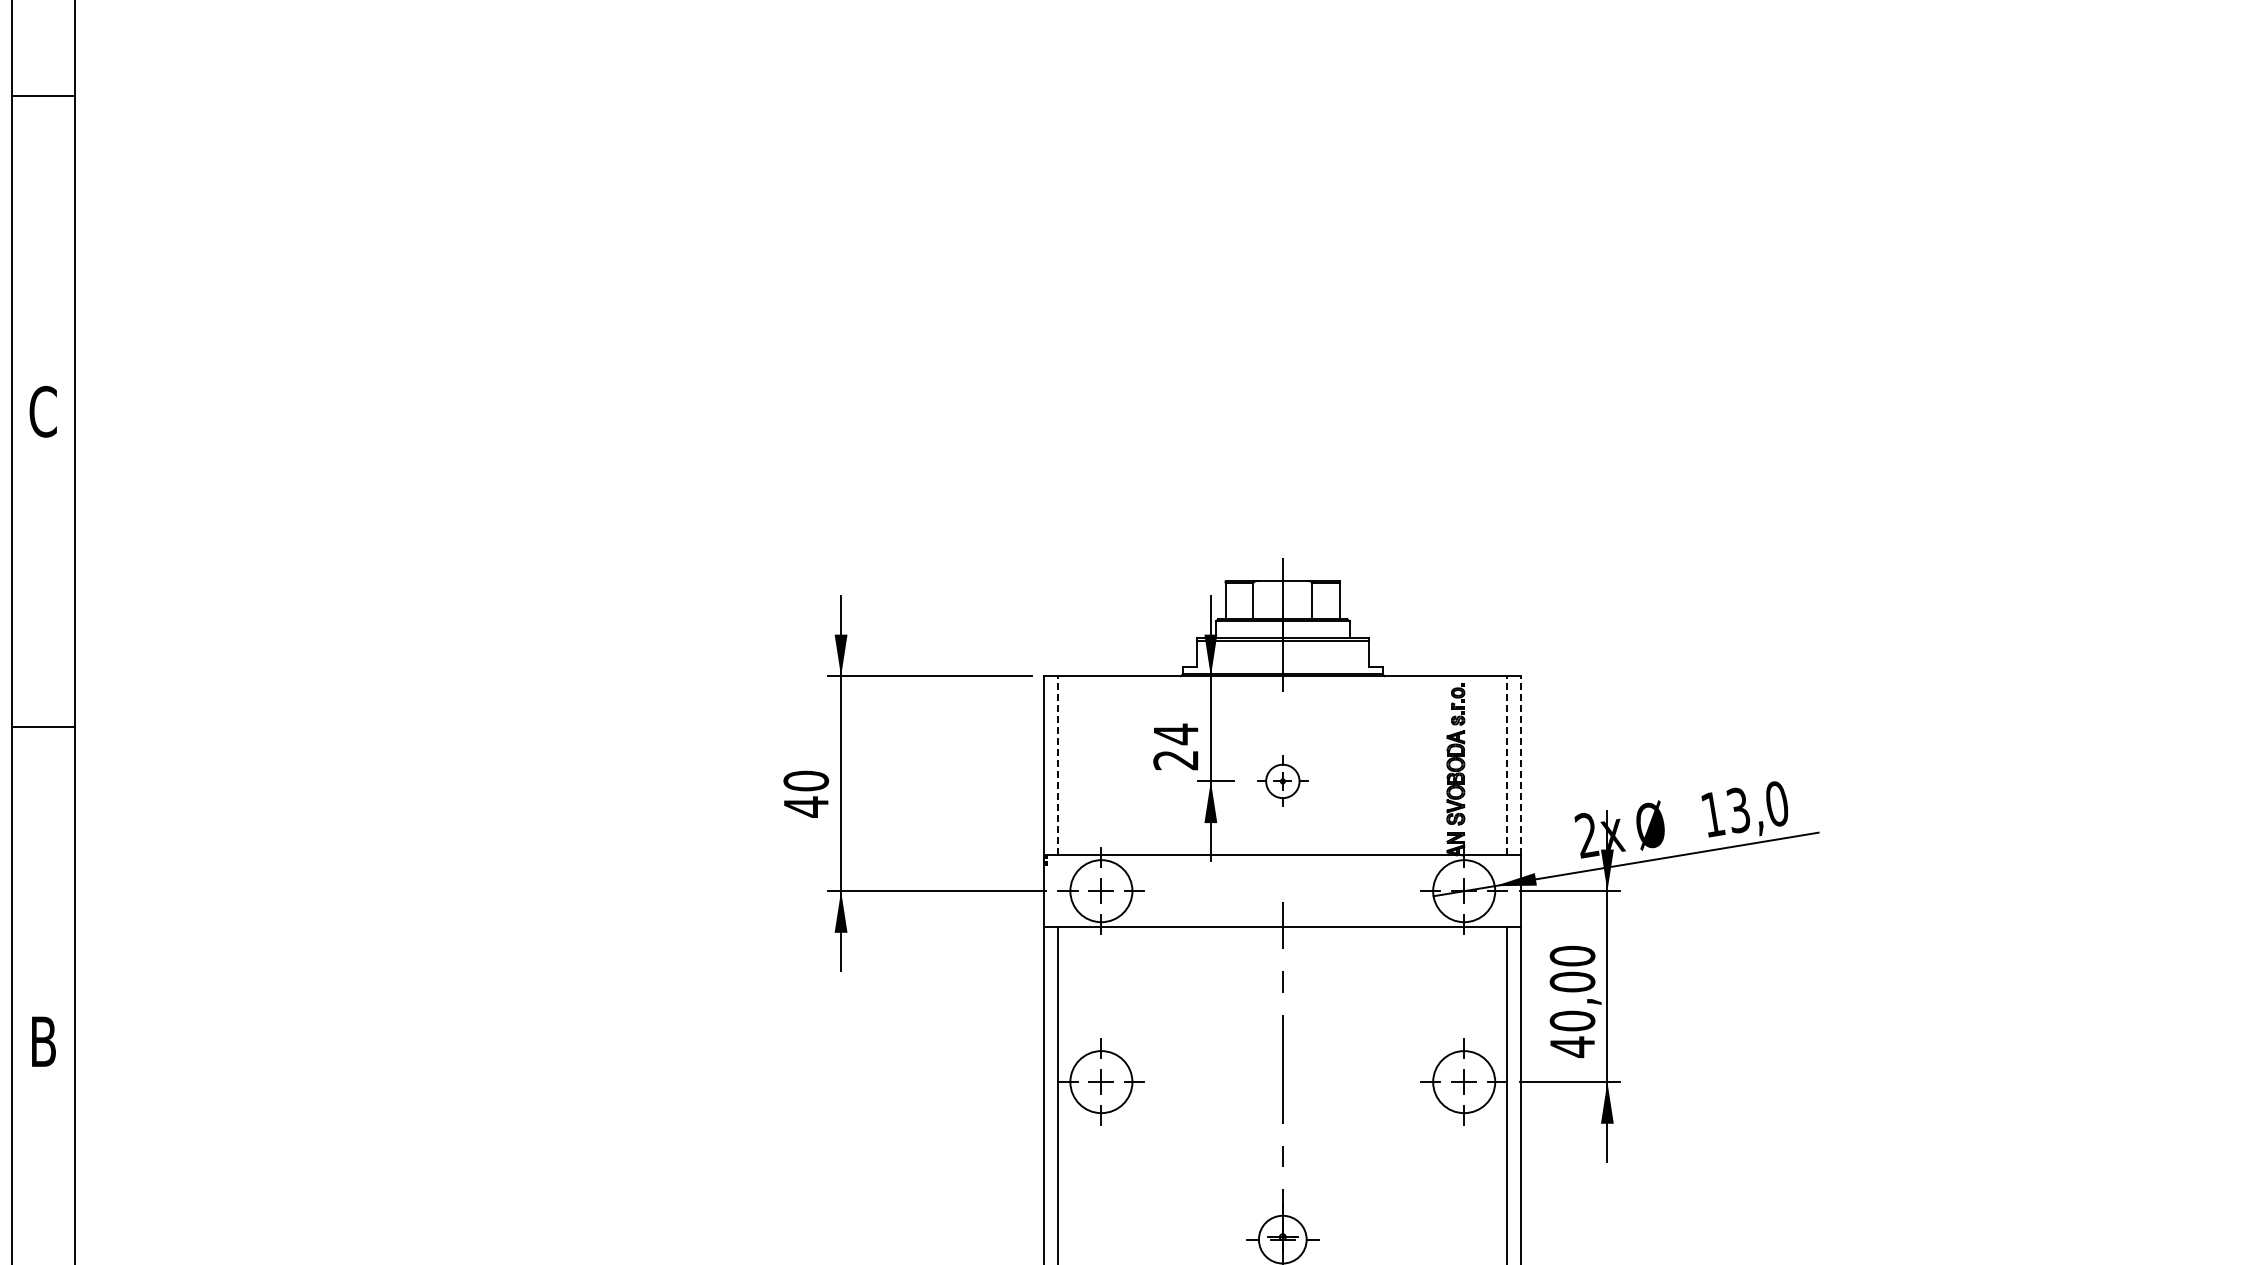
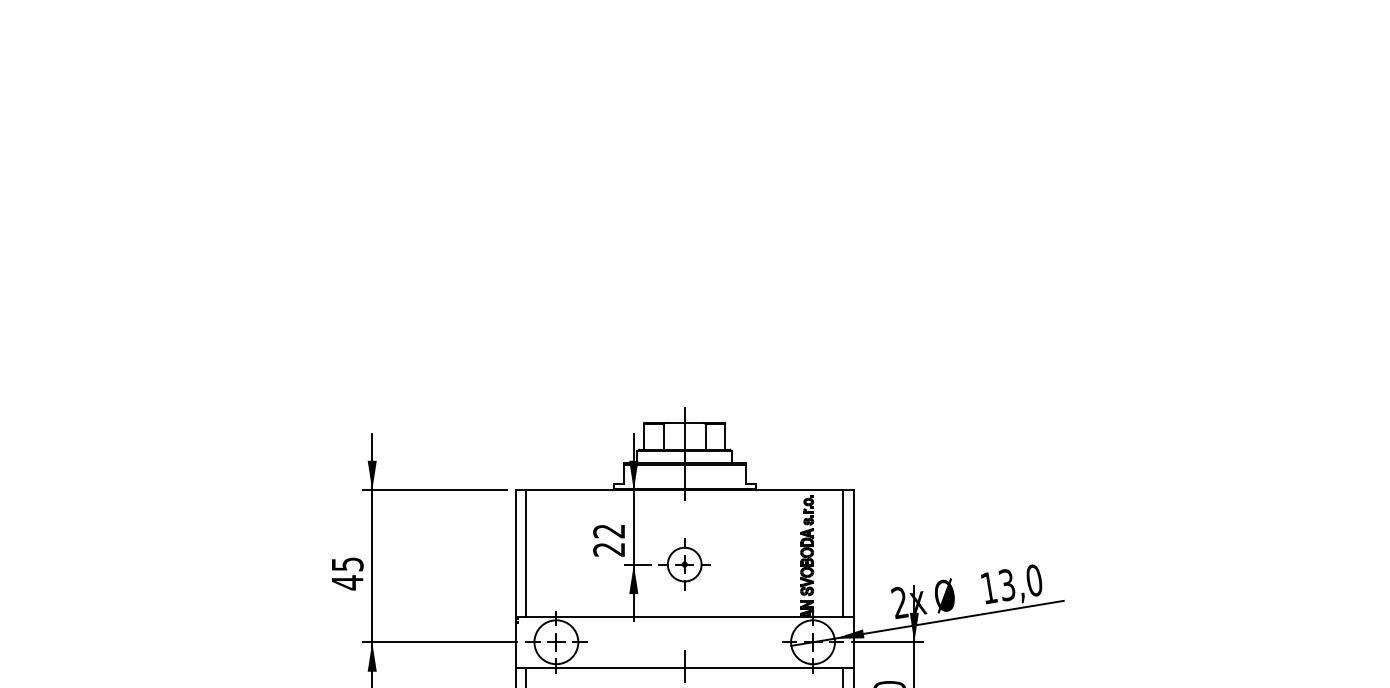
text: (1175, 734) -> (608, 531), 24 -> 22
line: (1058, 765) -> (526, 553), dashed -> solid
line: (1507, 765) -> (843, 553), dashed -> solid
line: (1521, 765) -> (853, 553), dashed -> solid
text: (806, 780) -> (347, 563), 40 -> 45
part: (1282, 781) -> (684, 564), size x1.43

